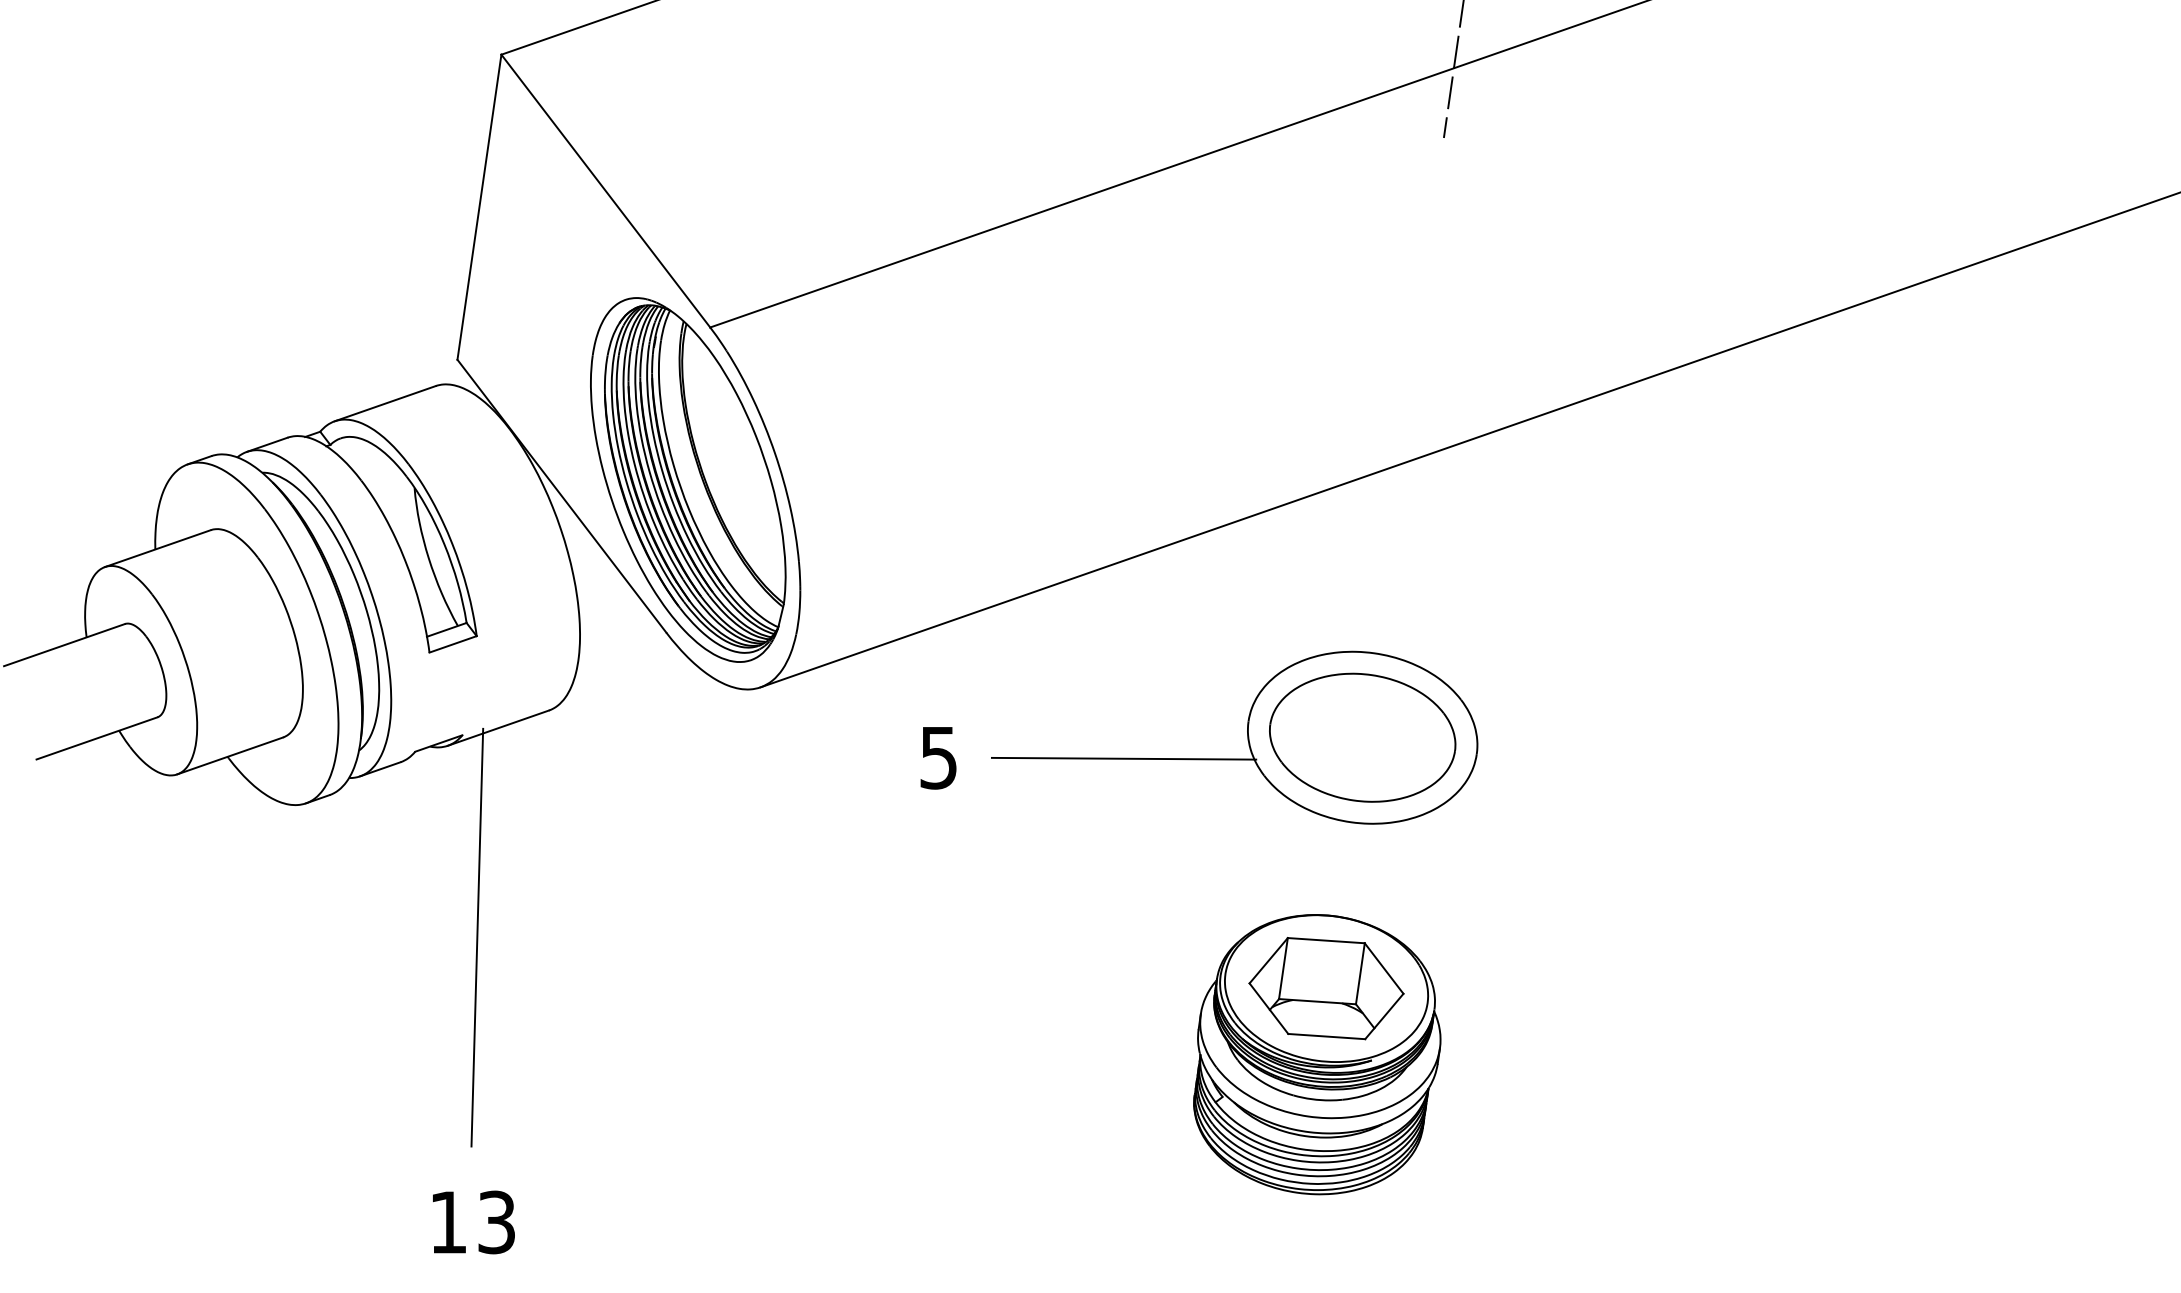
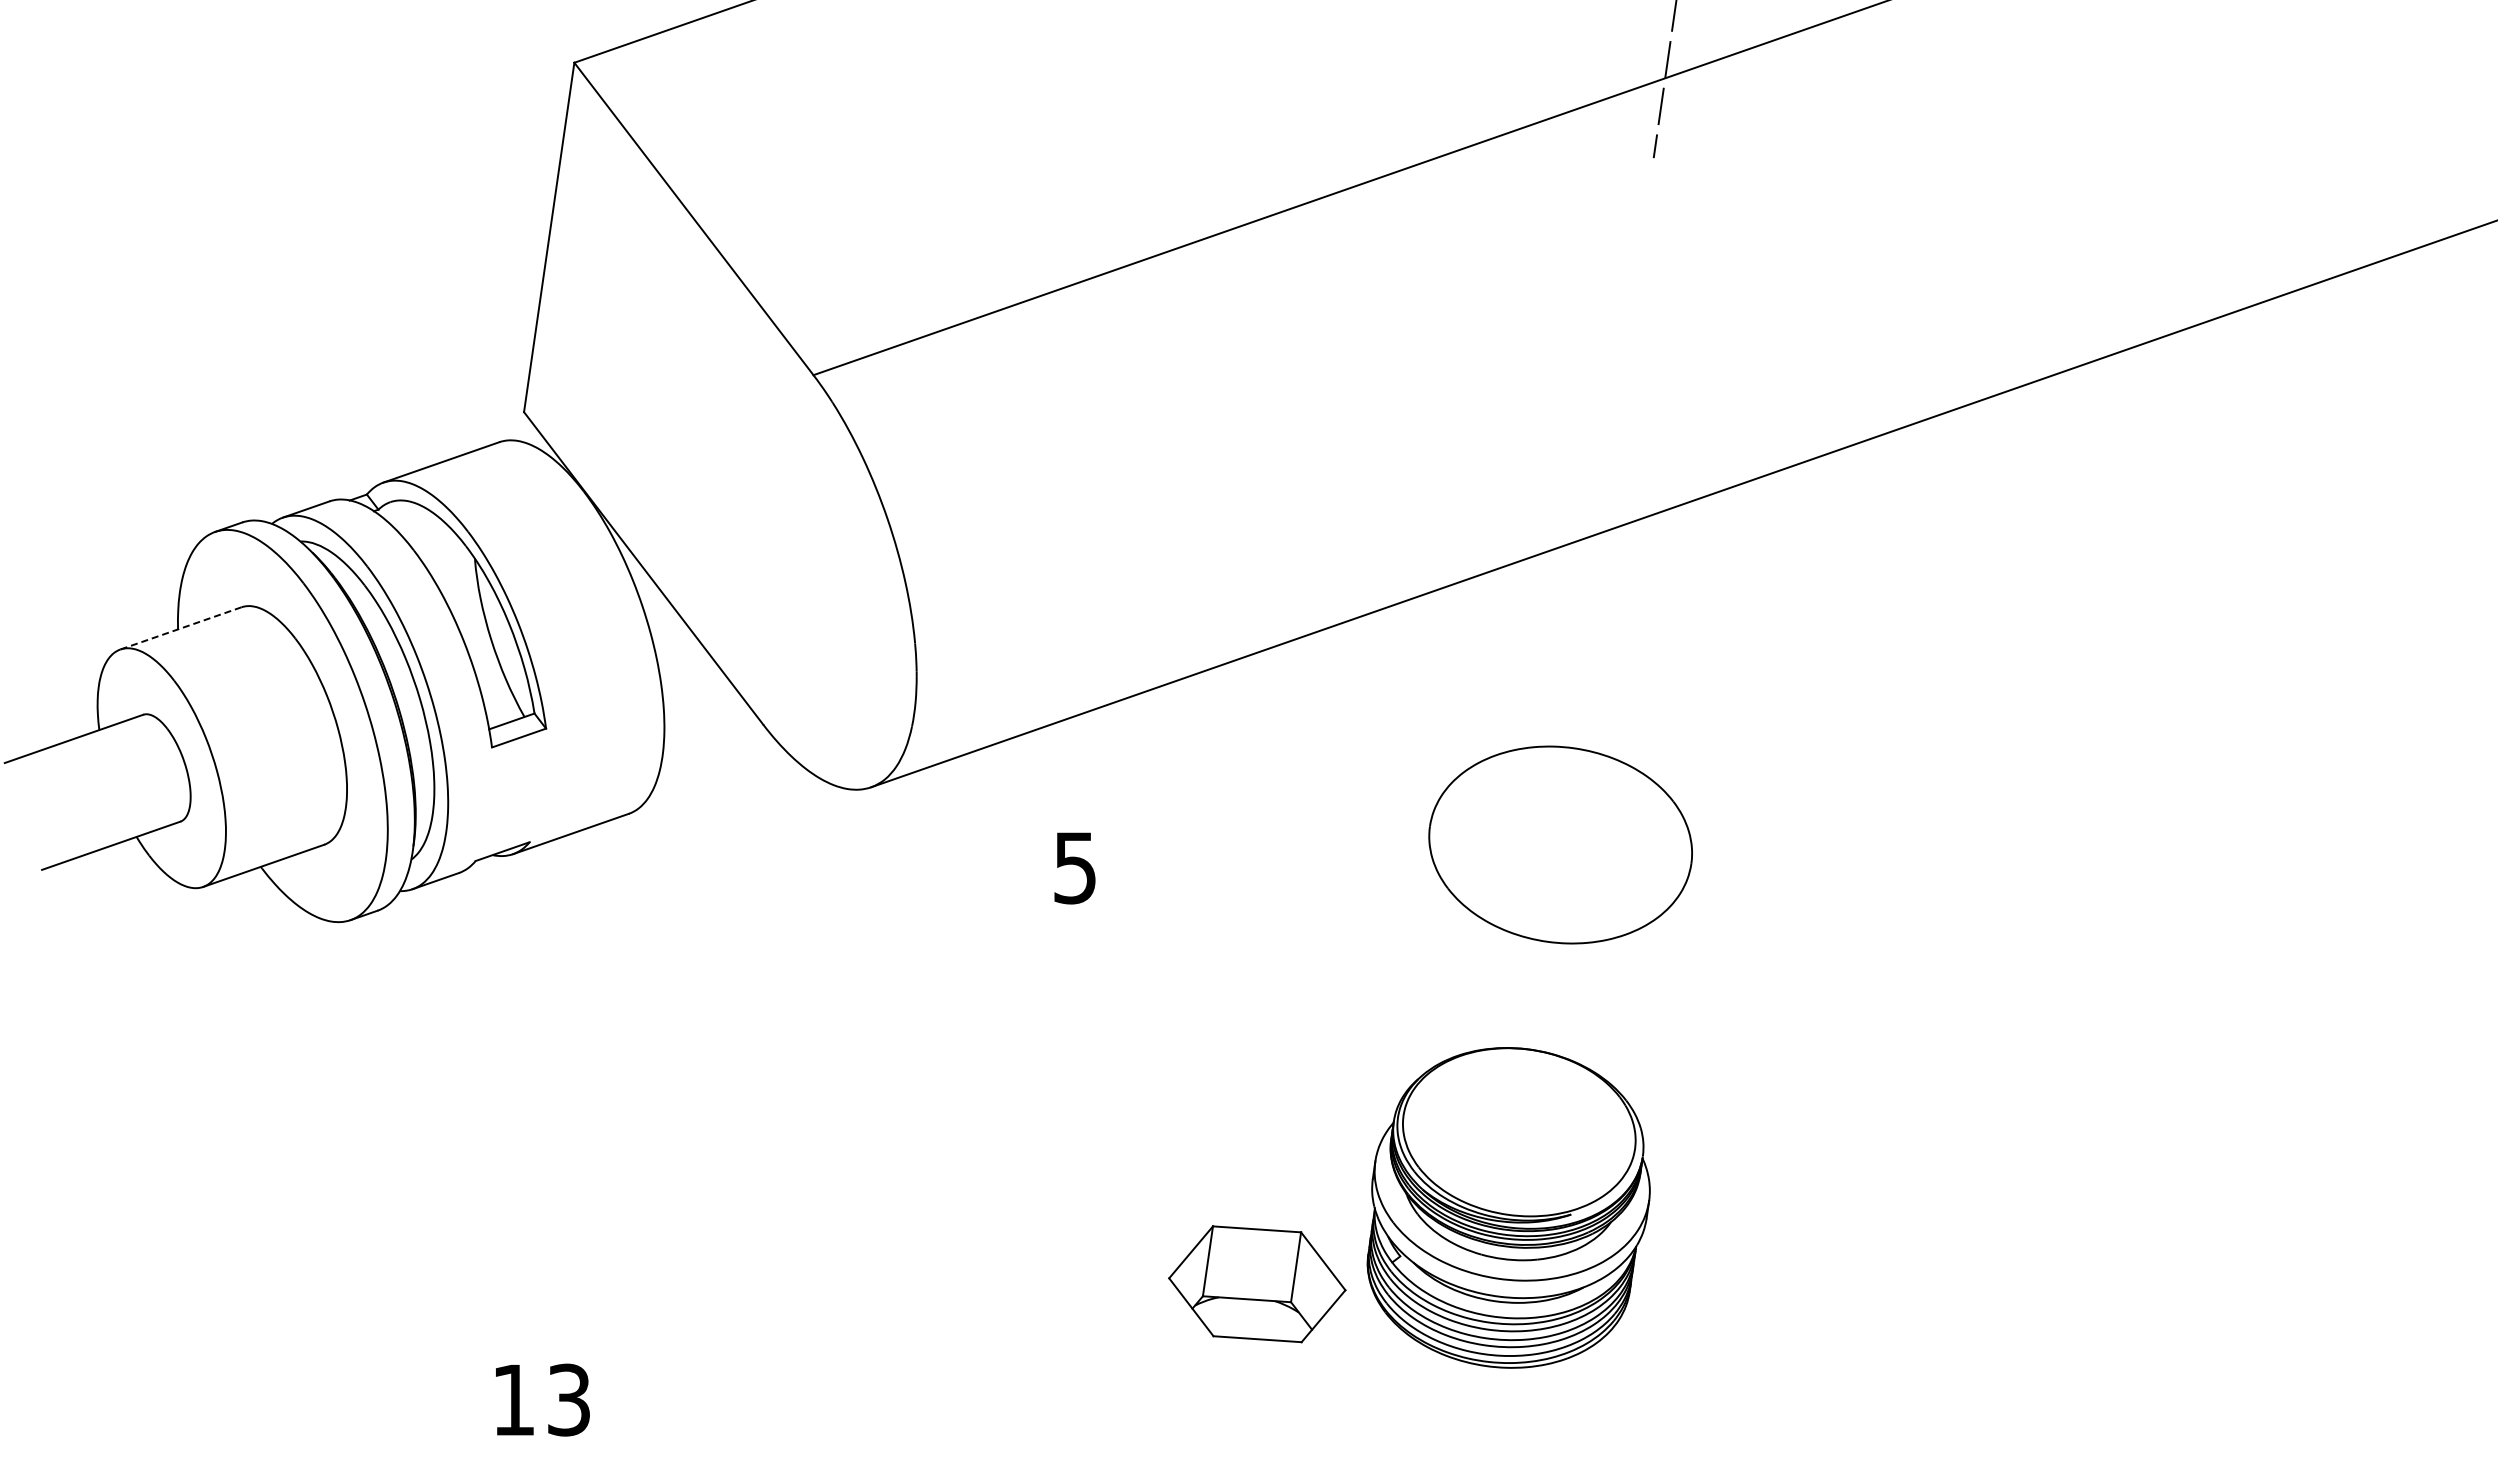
part: (688, 479) -> (788, 549), removed
line: (157, 548) -> (180, 628), solid -> dashed
part: (1362, 737) -> (1560, 844), removed
line: (1124, 759) -> (1287, 869), removed
line: (477, 937) -> (546, 1073), removed
part: (1326, 988) -> (1257, 1284), moved

